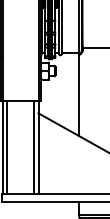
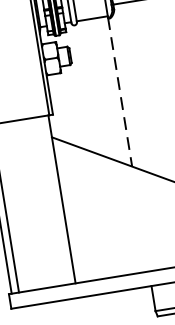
line: (78, 95) -> (119, 93), solid -> dashed
line: (34, 147) -> (54, 200), removed

